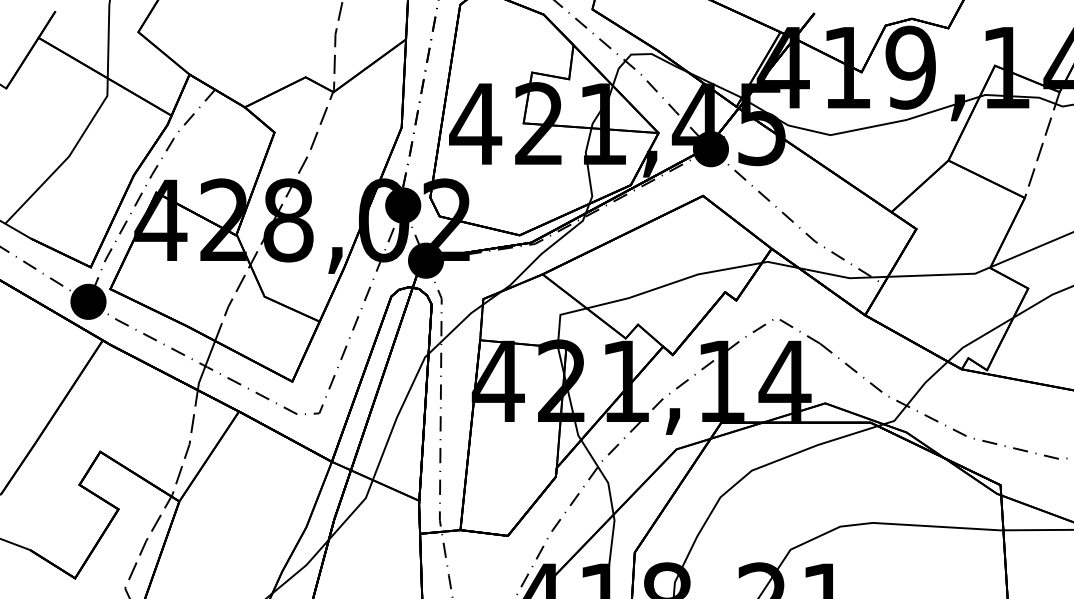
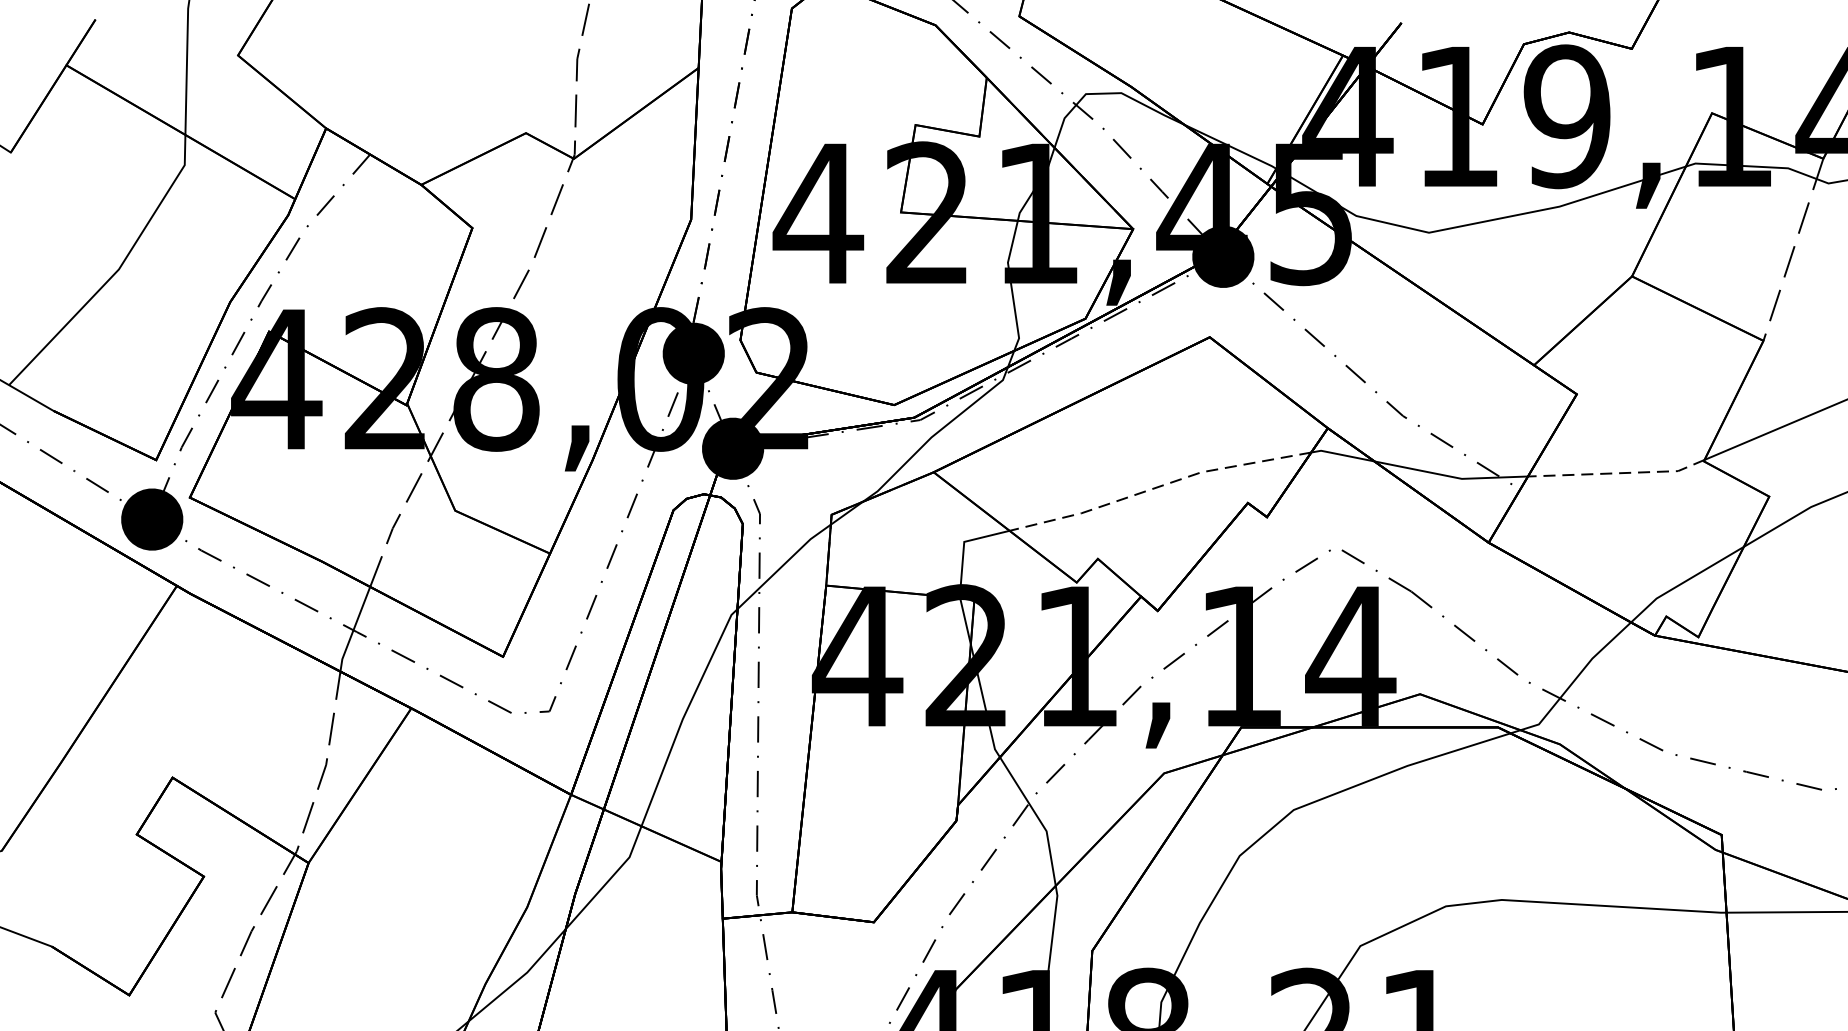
line: (940, 274) -> (1618, 472), solid -> dashed
line: (672, 283) -> (1157, 487), solid -> dashed

